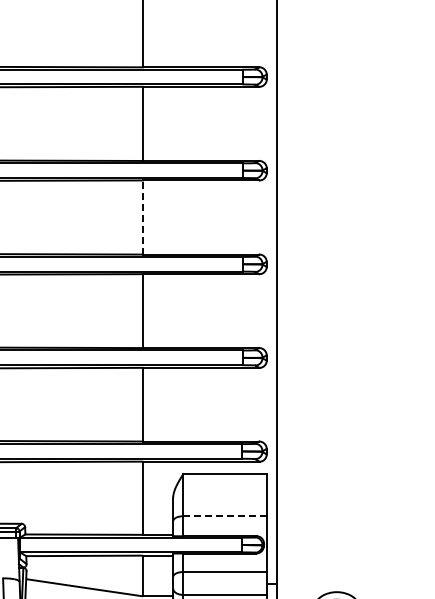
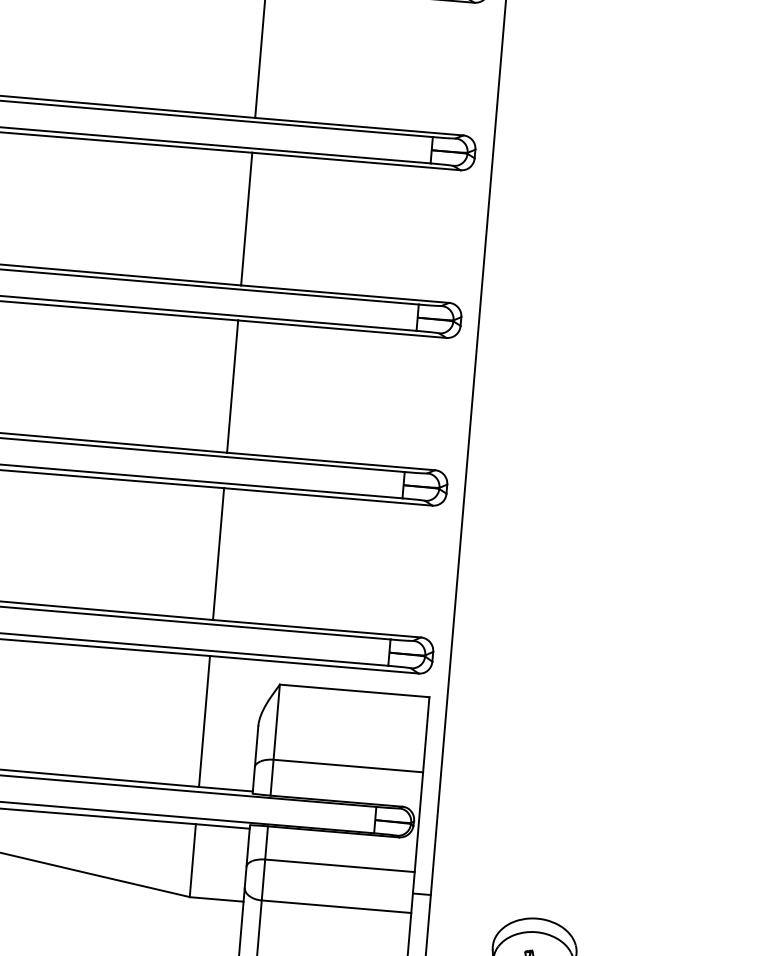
line: (143, 217) -> (247, 219), dashed -> solid
line: (224, 516) -> (347, 766), dashed -> solid

